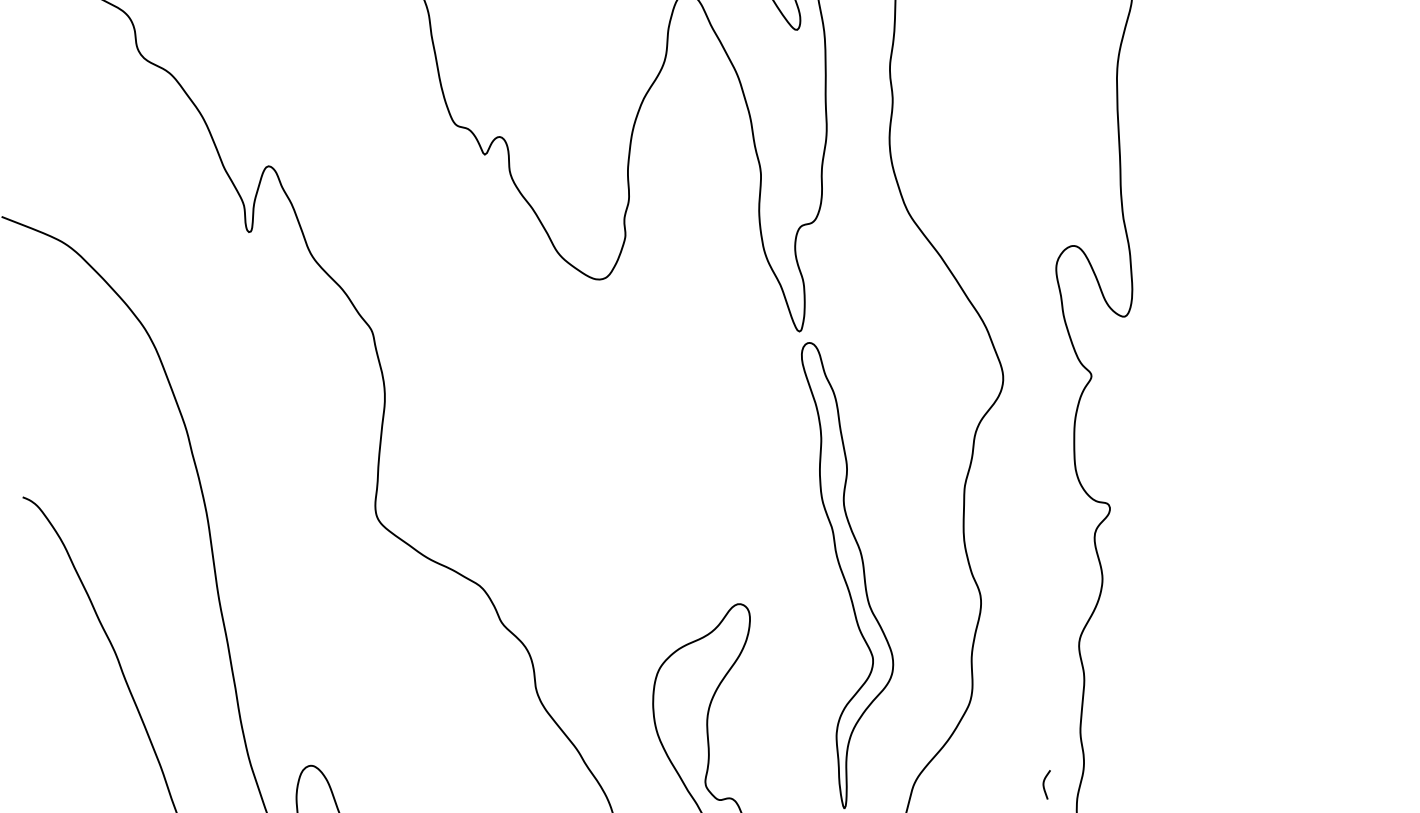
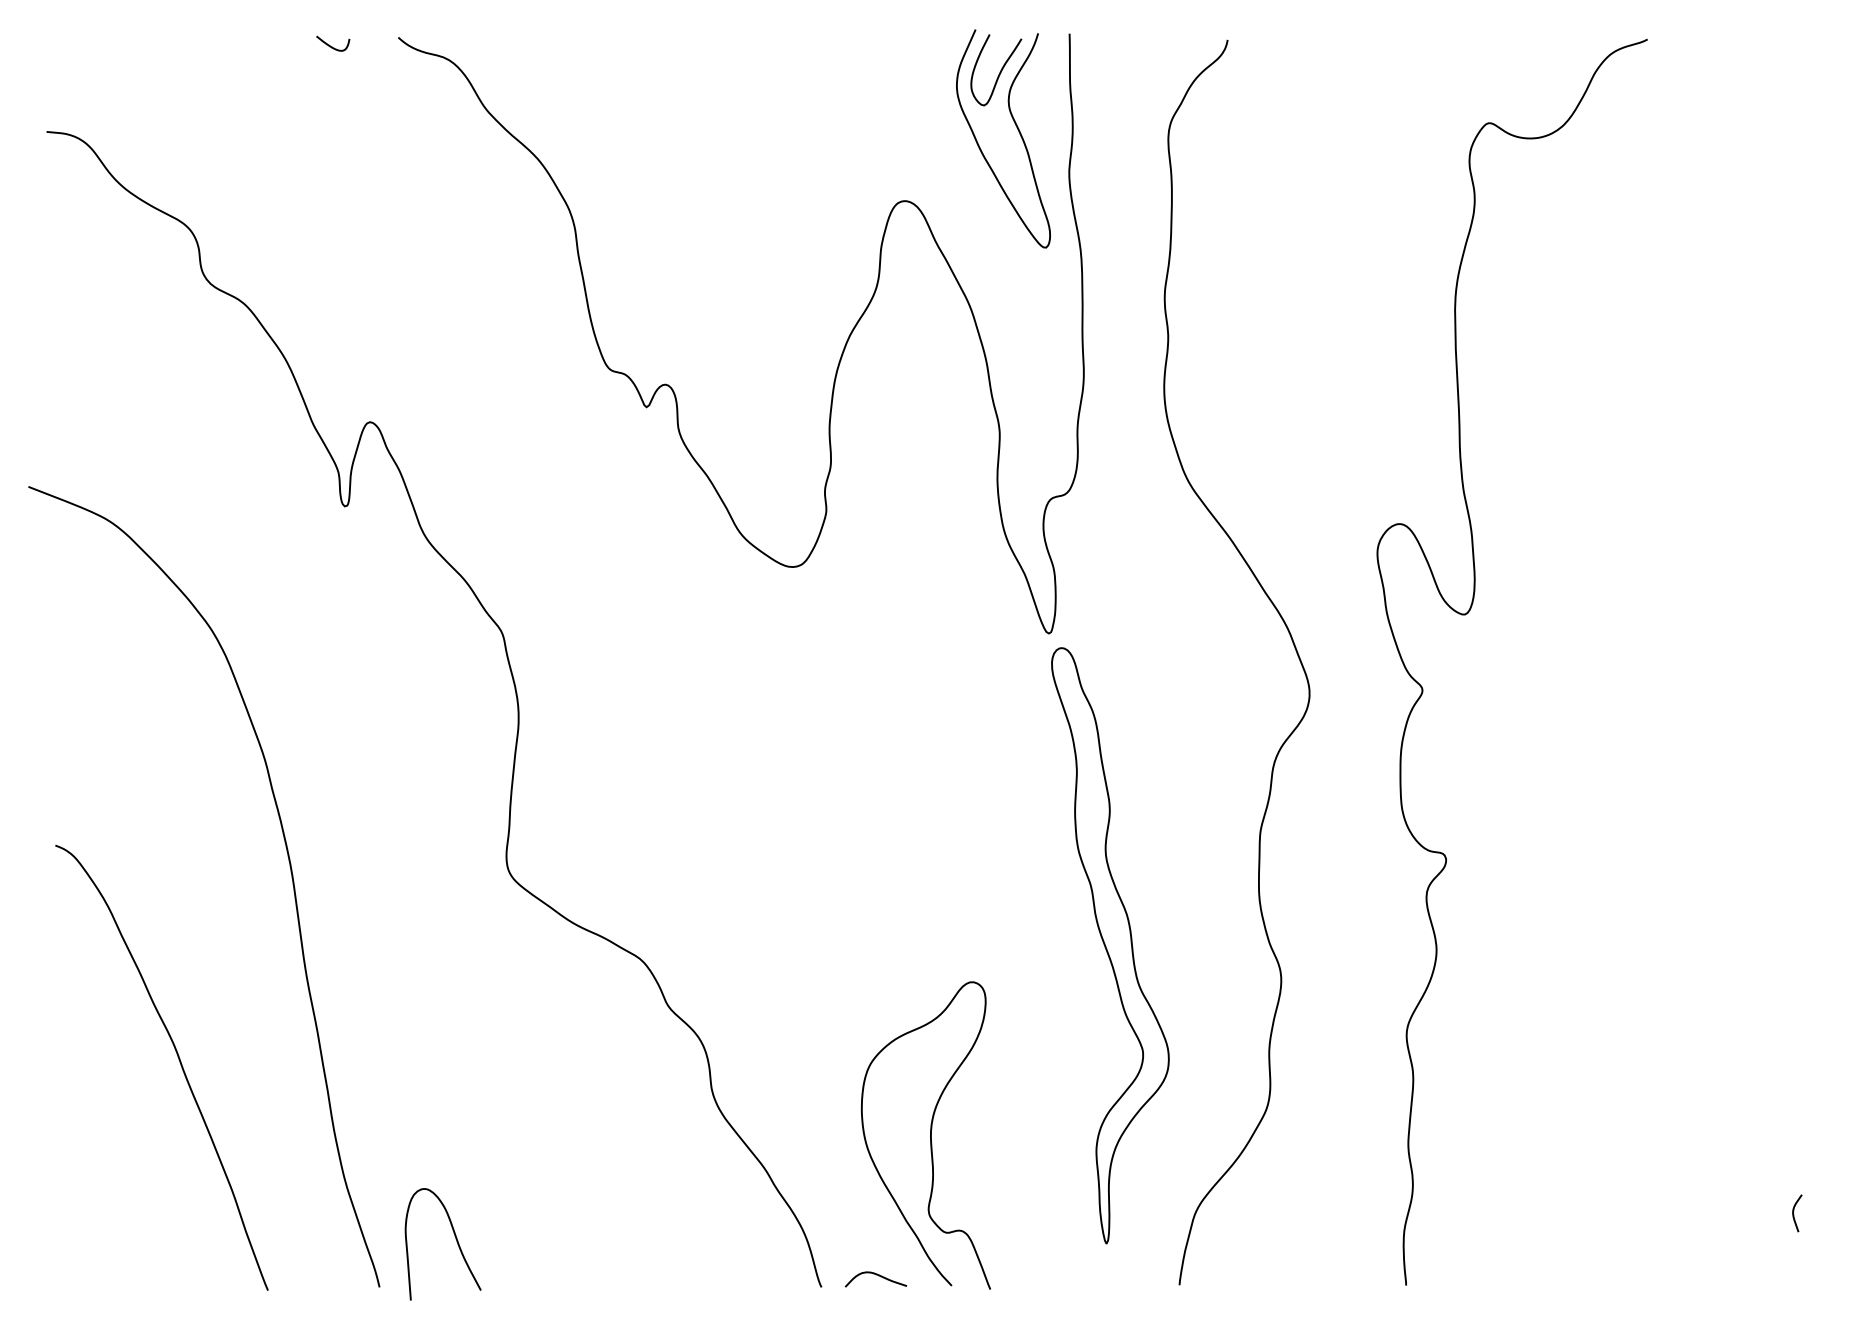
curve: (1044, 785) -> (1794, 1214), moved

